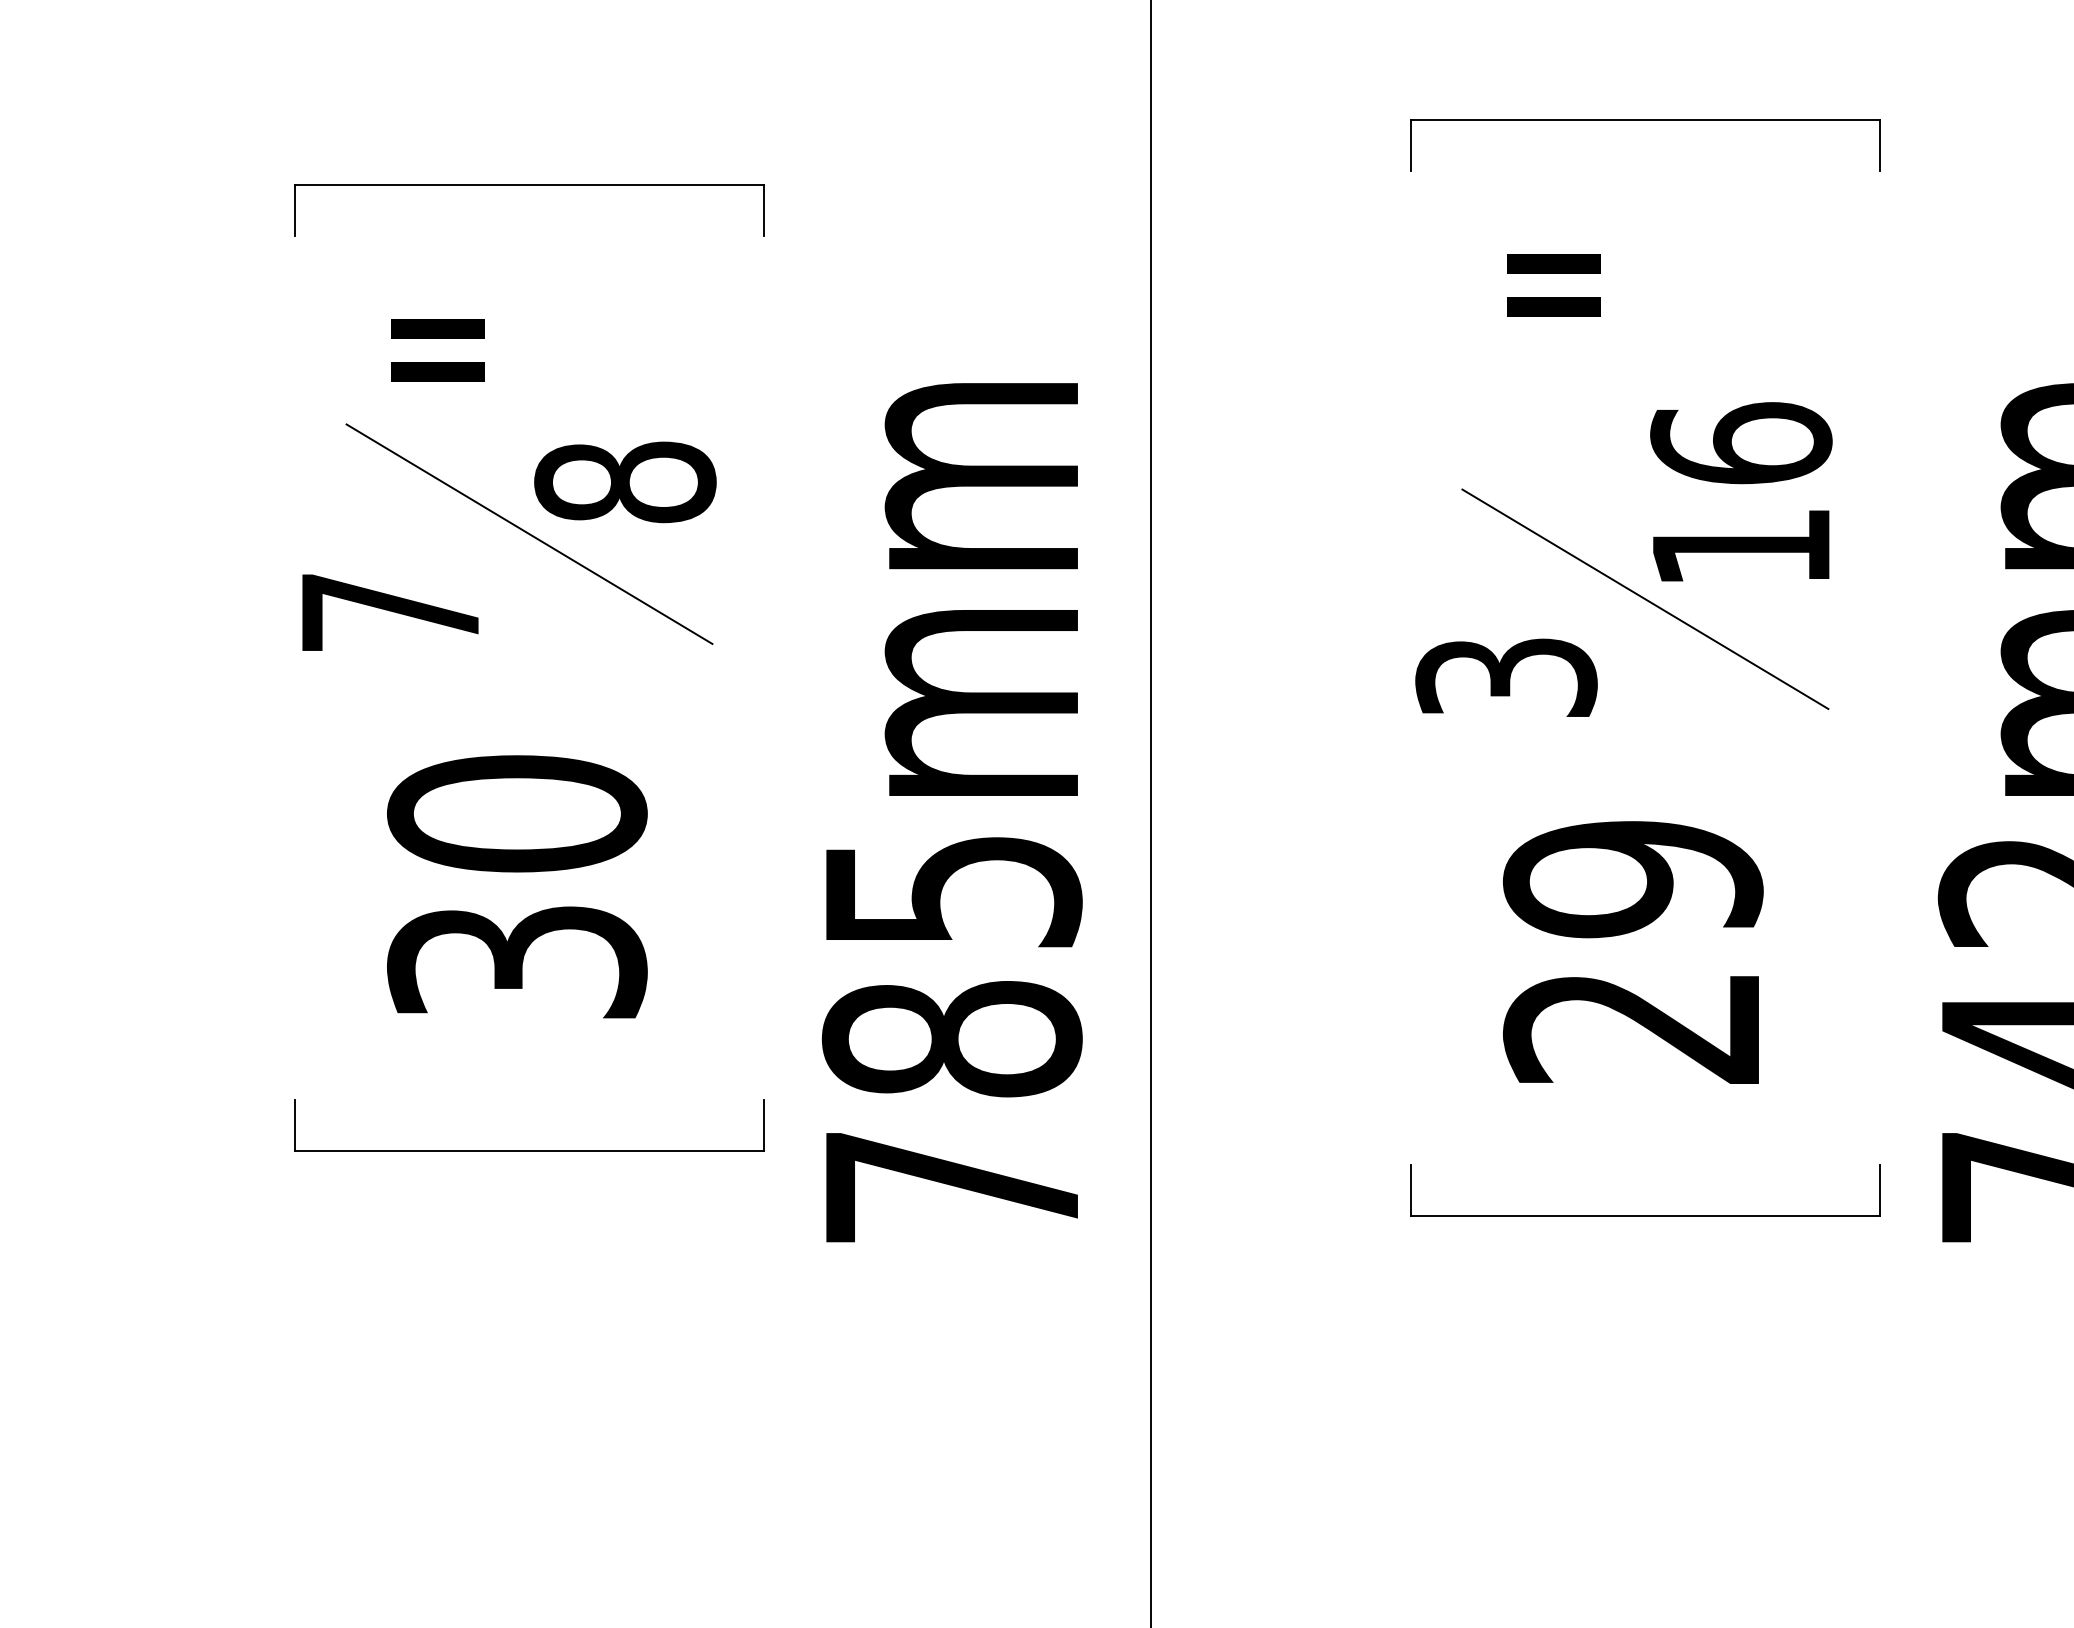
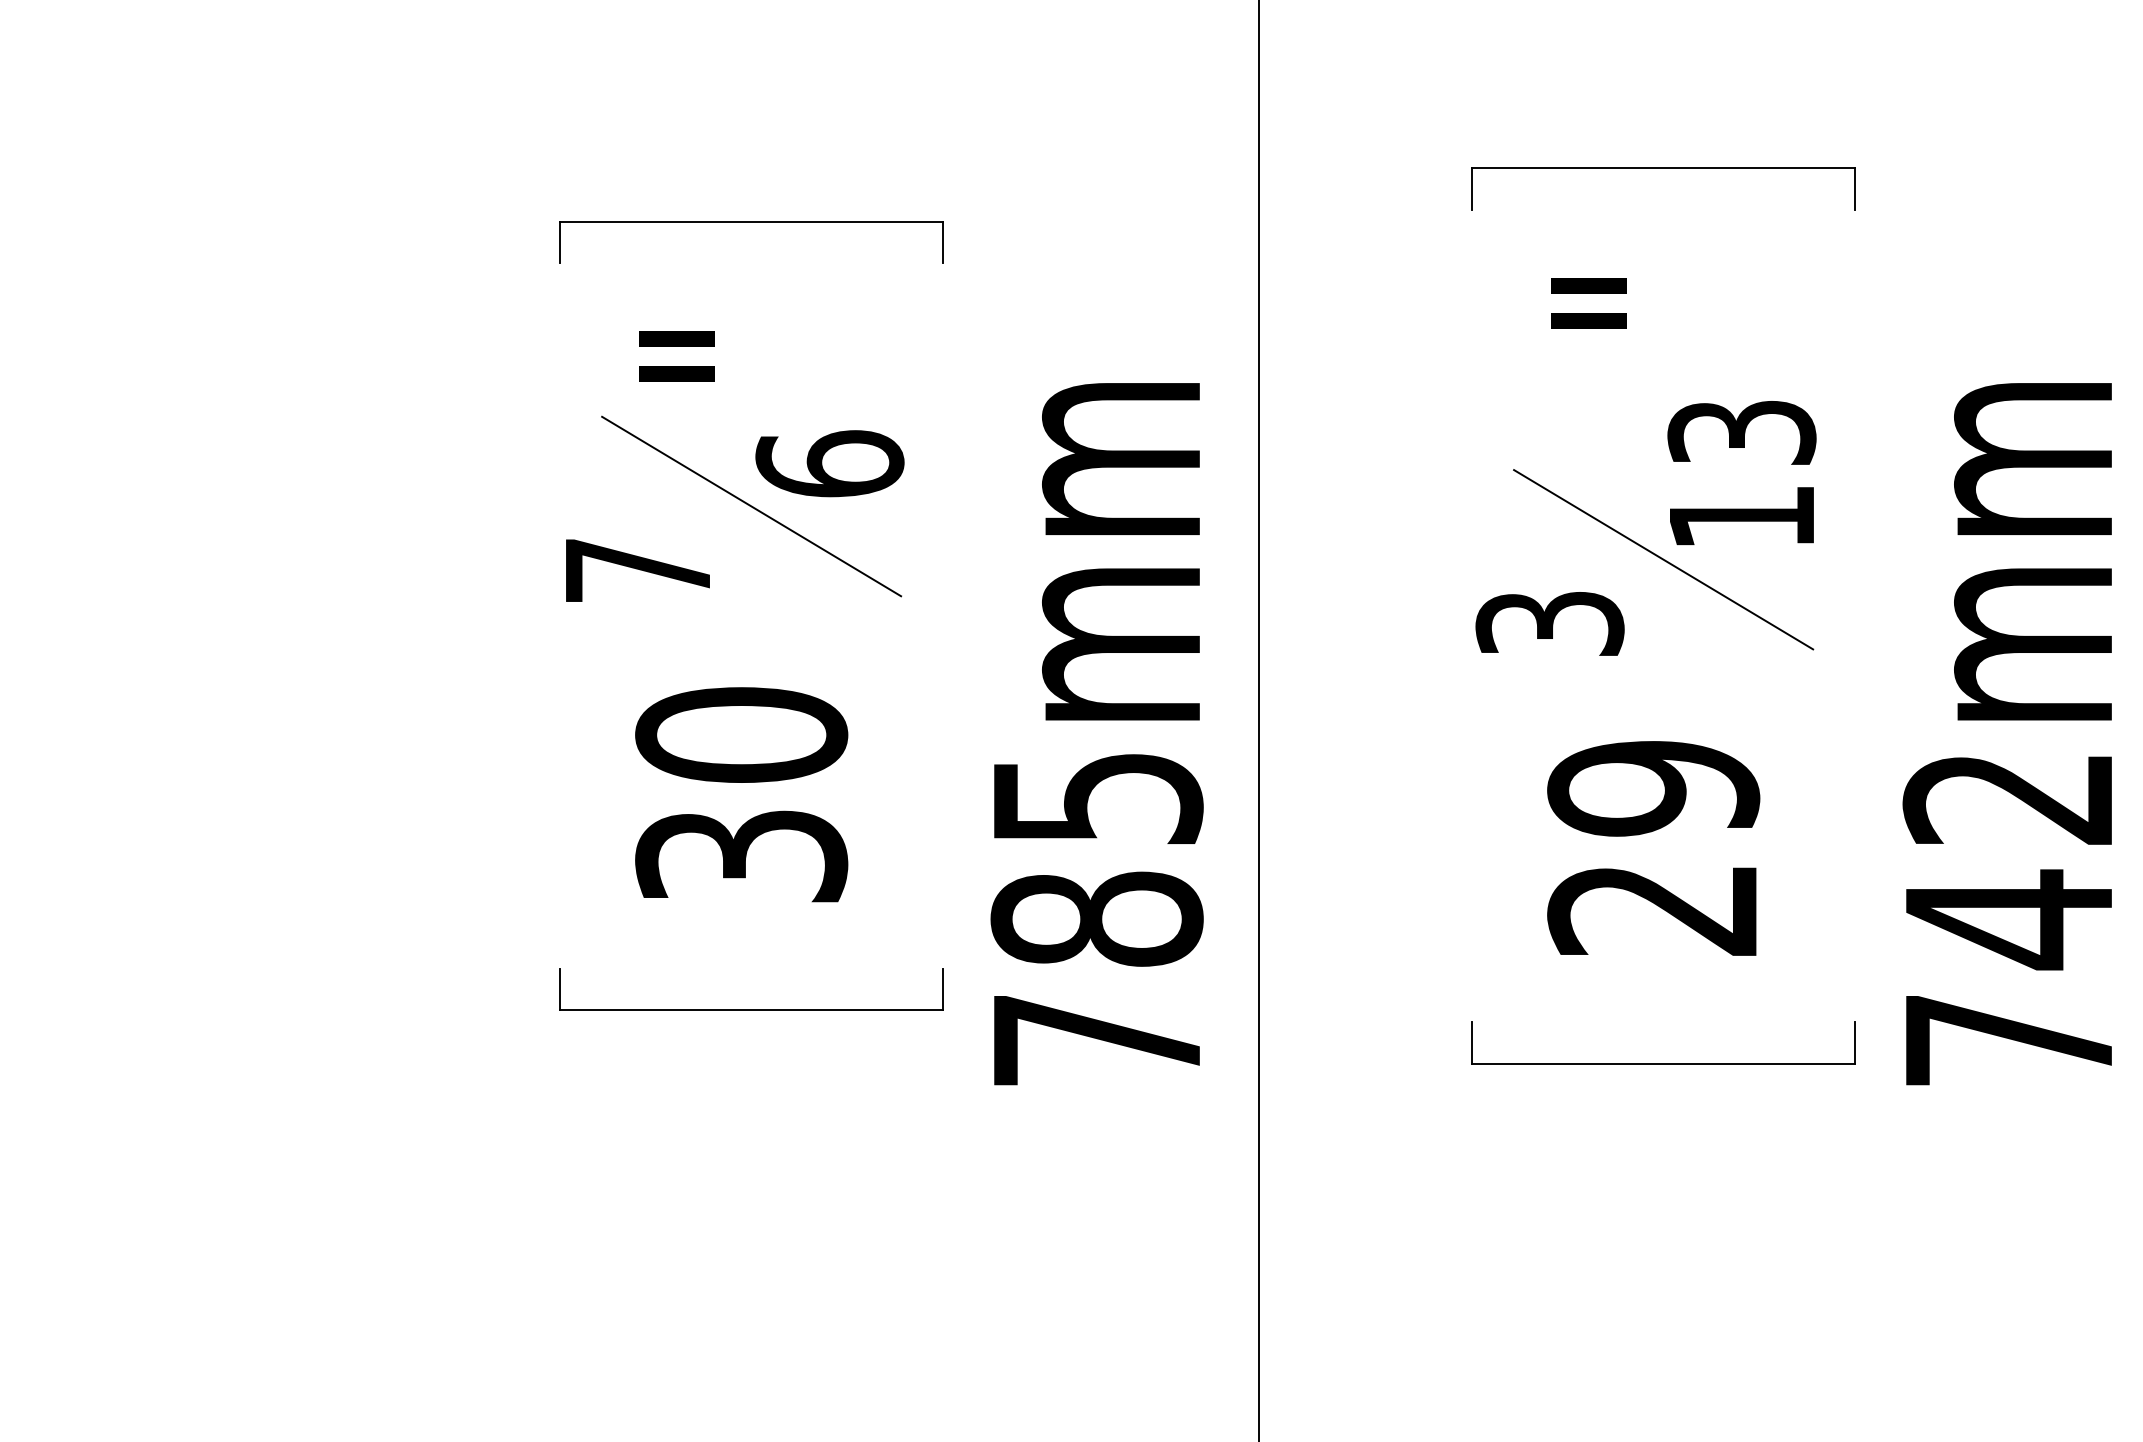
text: (1740, 442) -> (1741, 431), 16 -> 13
text: (624, 481) -> (829, 463), 8 -> 6

